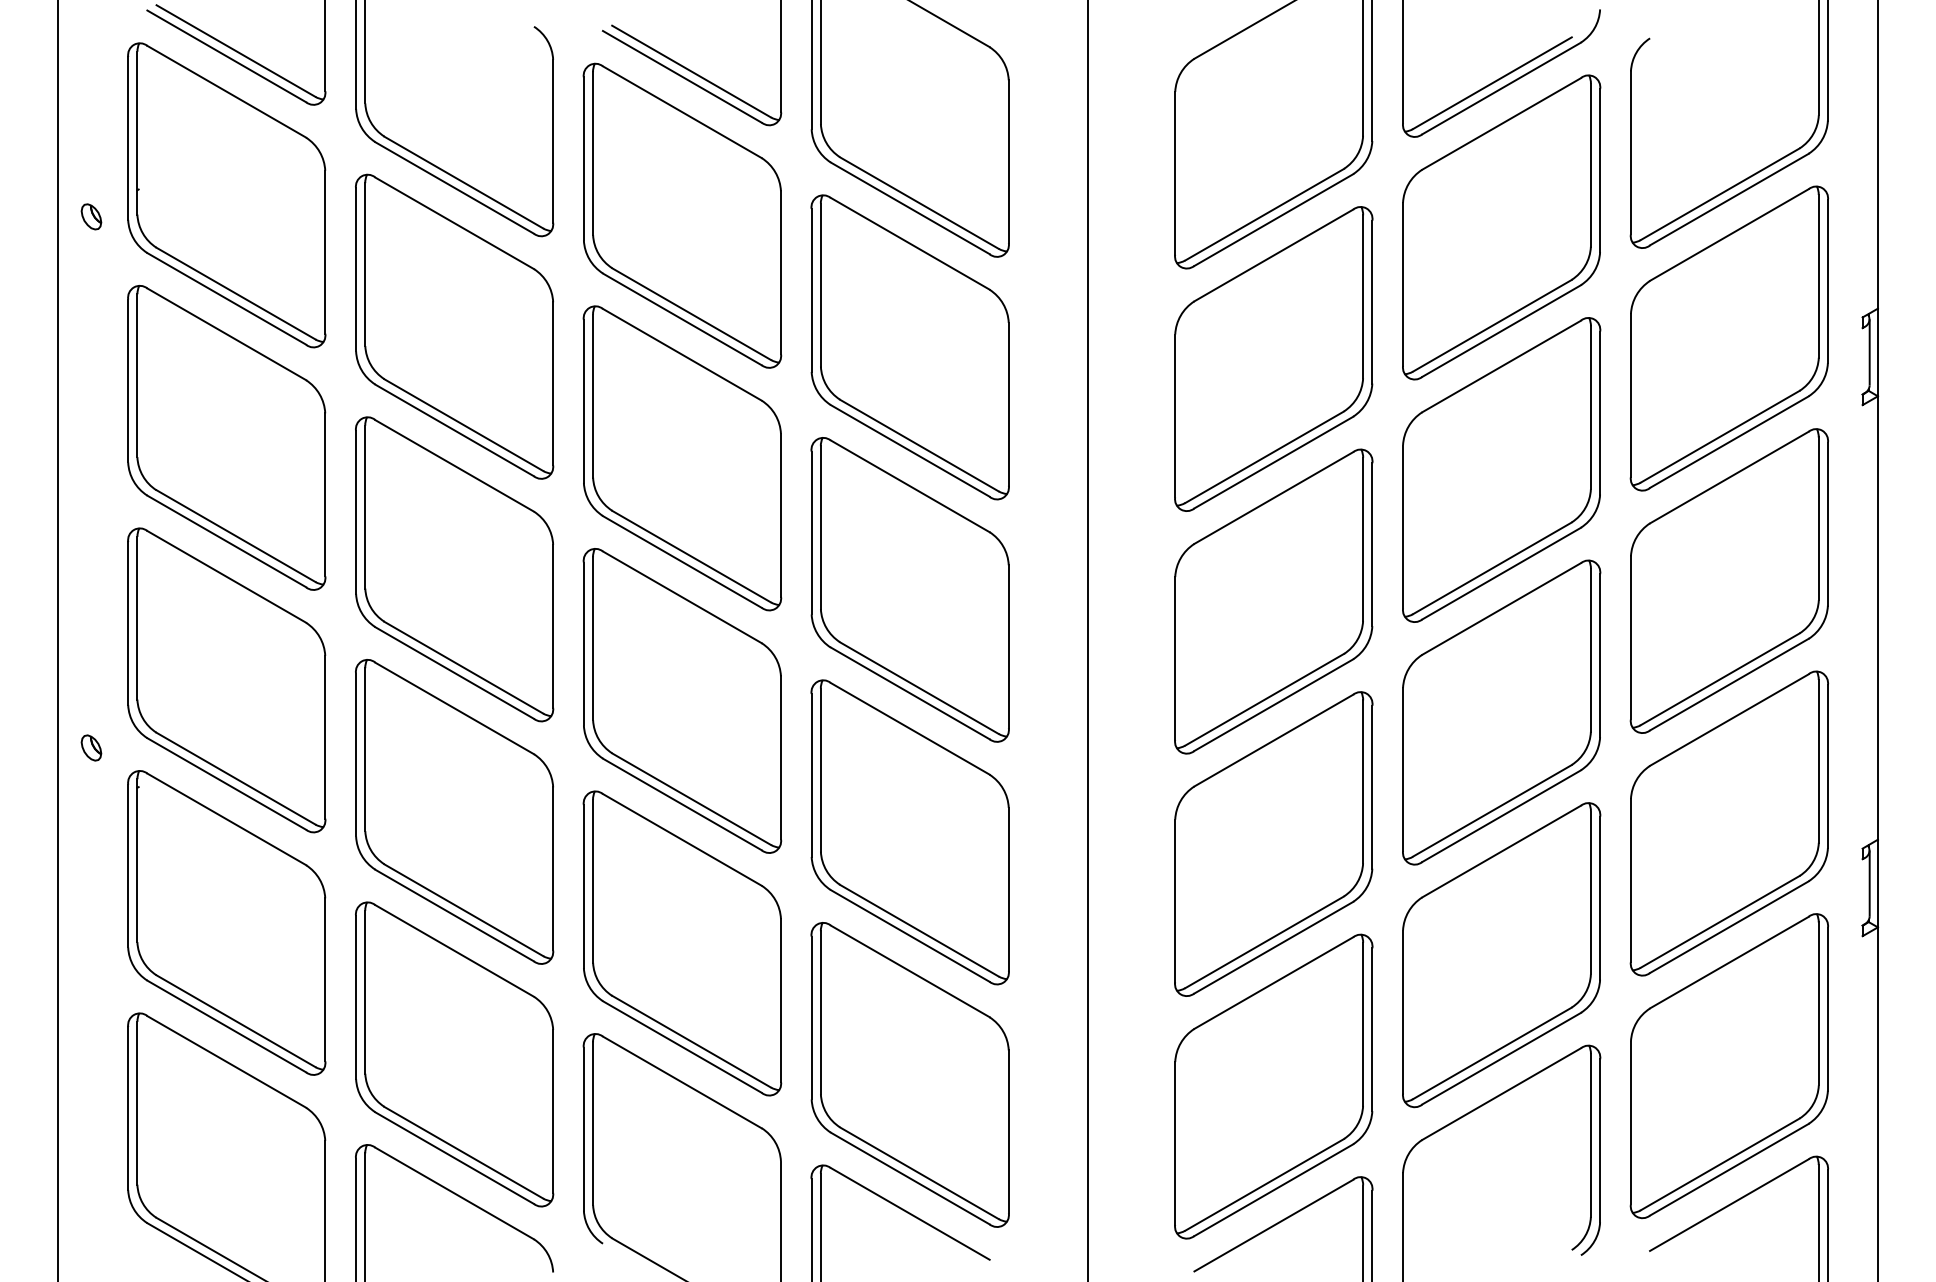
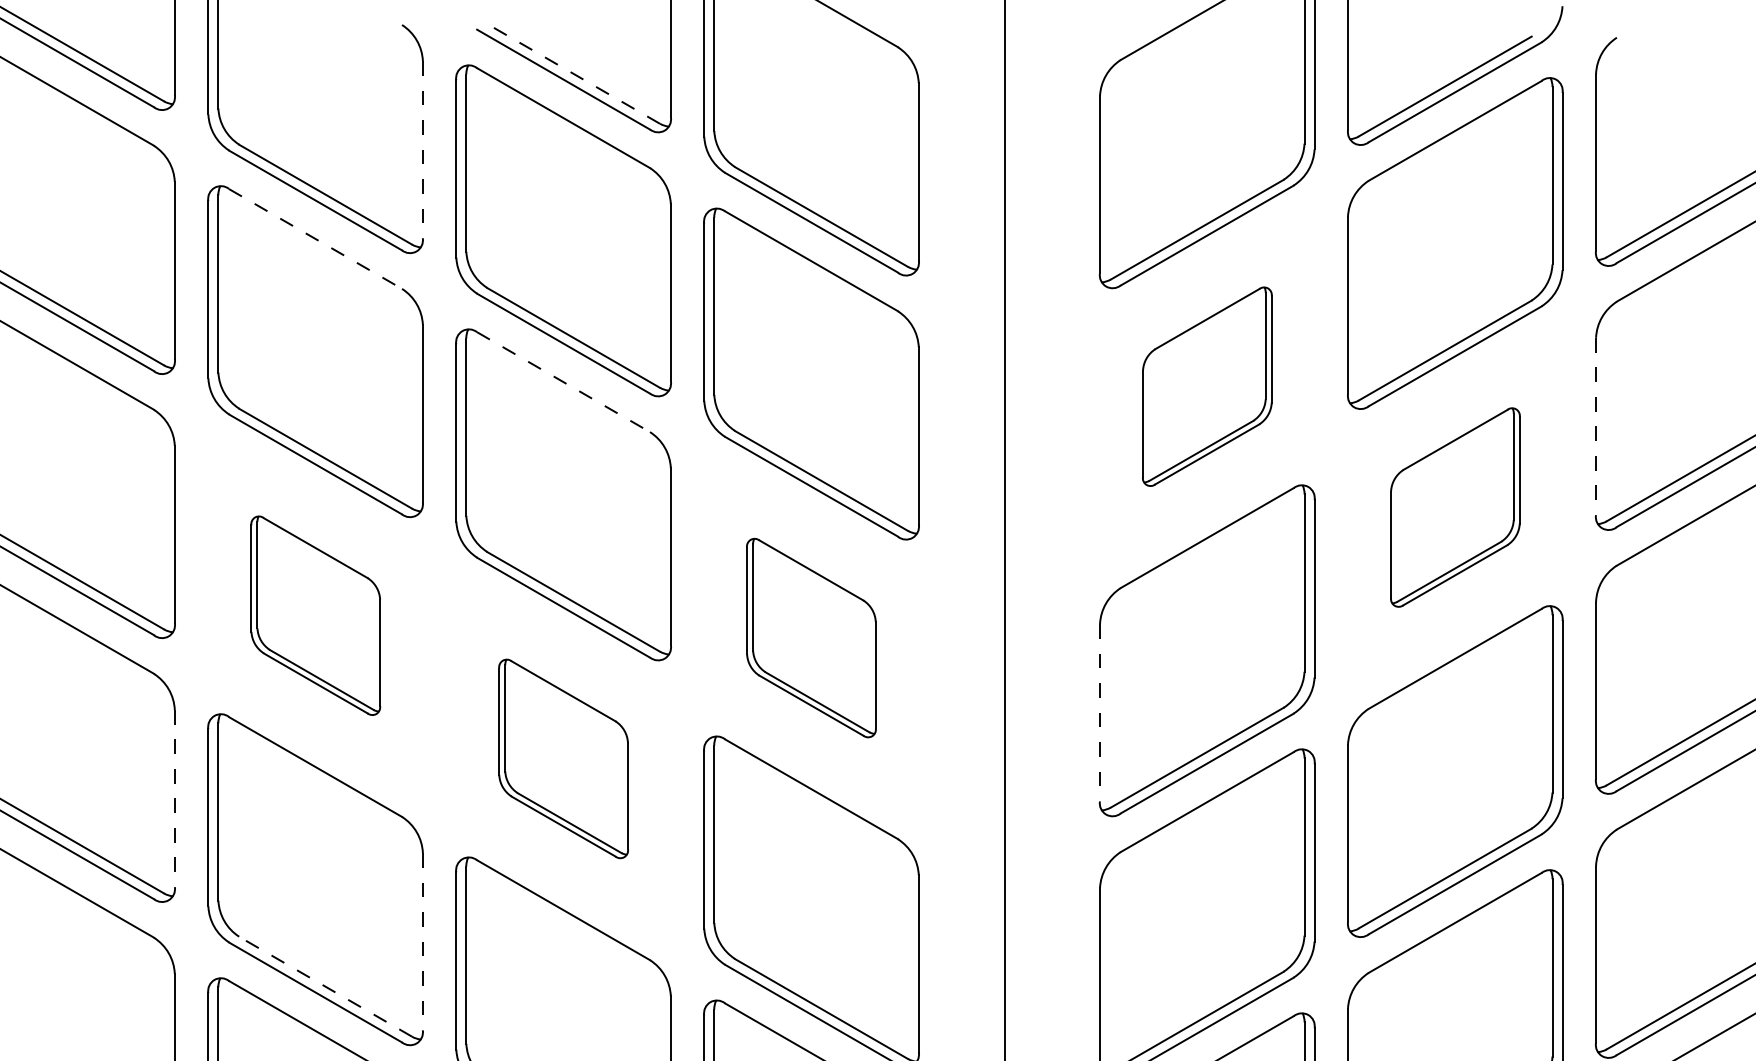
line: (691, 71) -> (573, 73), solid -> dashed
line: (553, 141) -> (423, 149), solid -> dashed
line: (454, 223) -> (315, 239), solid -> dashed
line: (682, 354) -> (563, 381), solid -> dashed
part: (1273, 358) -> (1206, 386), size x0.6
line: (1630, 396) -> (1595, 427), solid -> dashed
part: (1501, 469) -> (1455, 506), size x0.6
part: (454, 569) -> (315, 615), size x0.6
part: (909, 589) -> (810, 637), size x0.6
line: (1175, 659) -> (1100, 713), solid -> dashed
part: (682, 700) -> (563, 758), size x0.6
line: (325, 737) -> (175, 798), solid -> dashed
line: (553, 869) -> (423, 942), solid -> dashed
line: (463, 910) -> (325, 987), solid -> dashed

